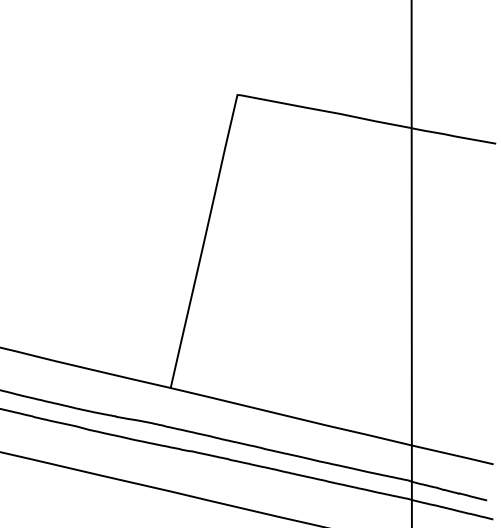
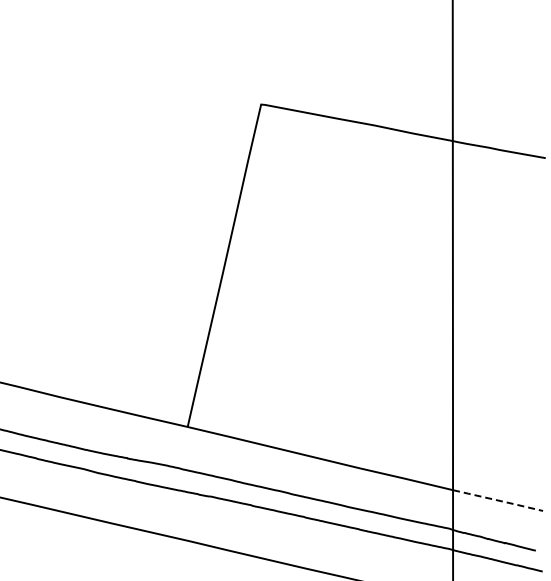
line: (452, 454) -> (497, 500), solid -> dashed

